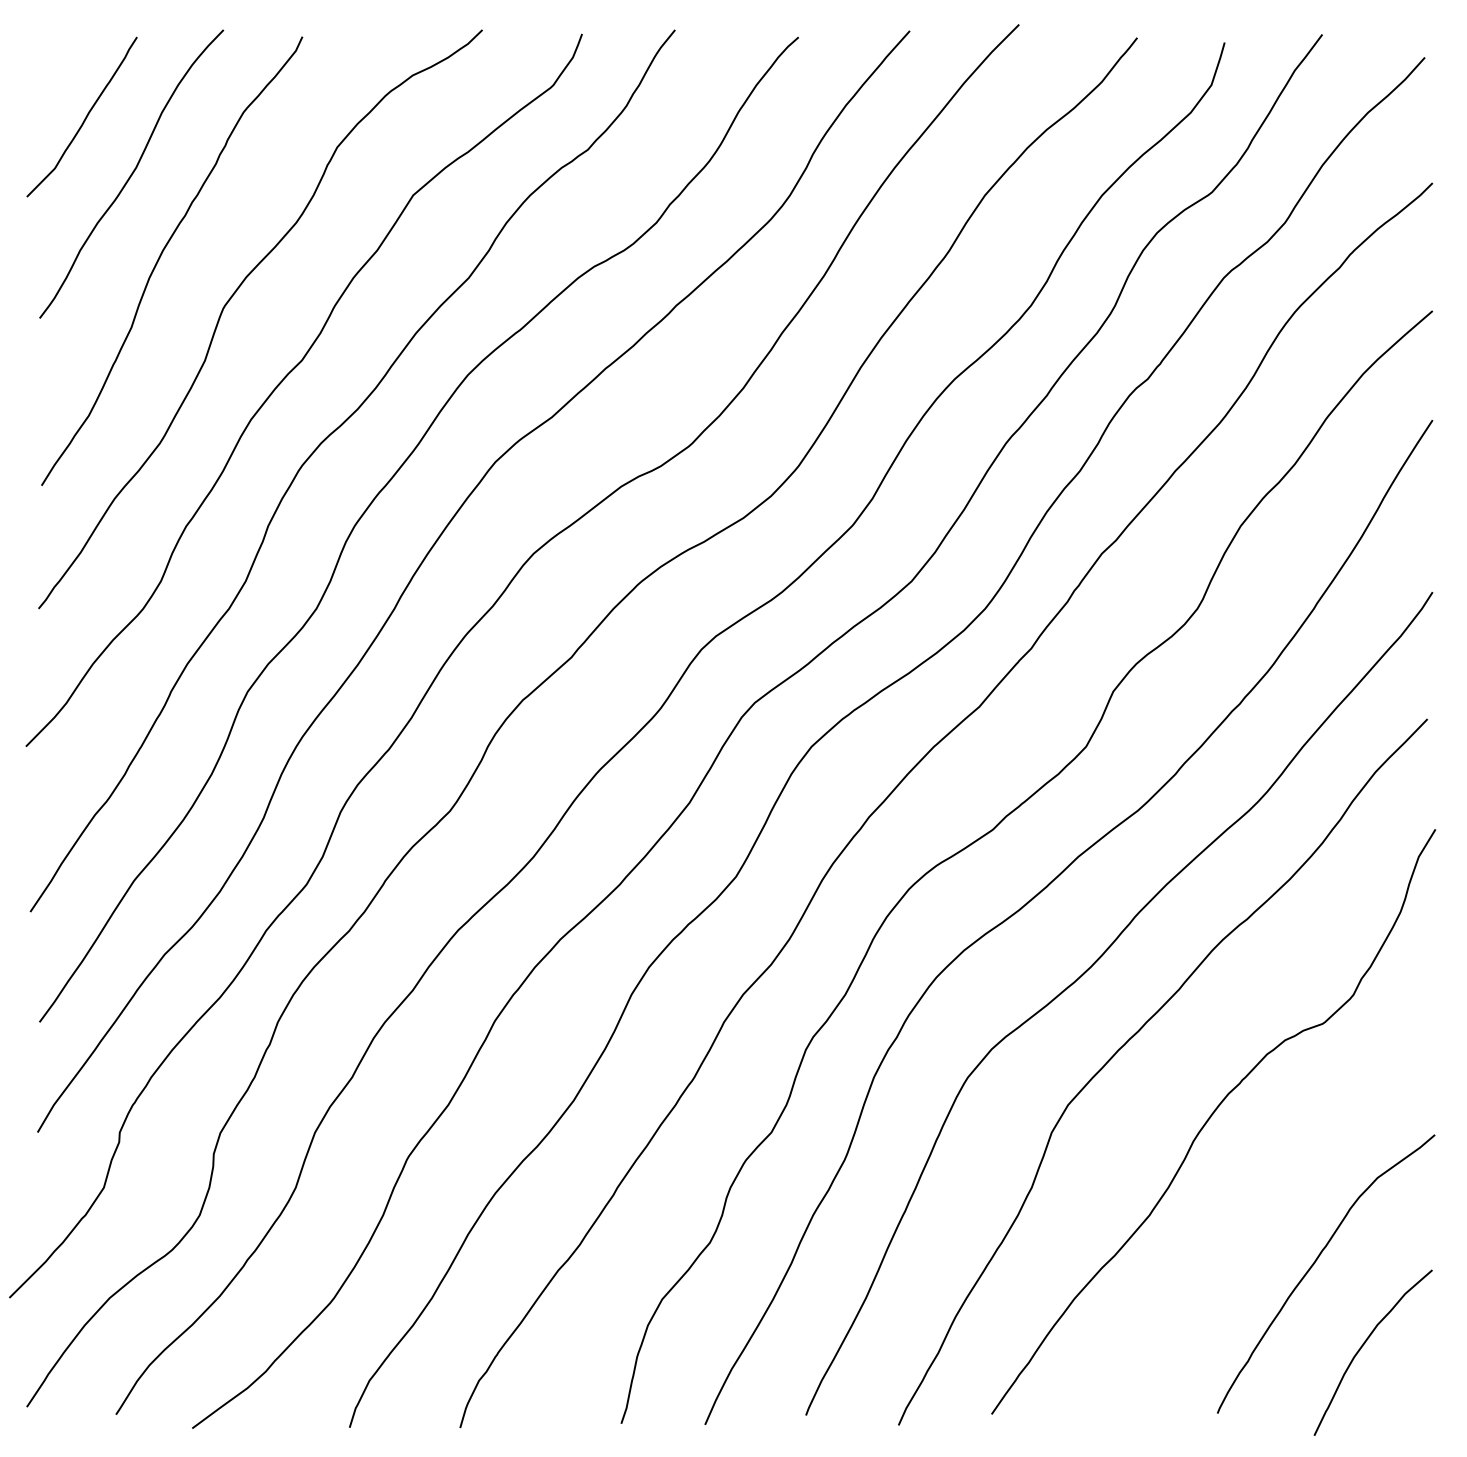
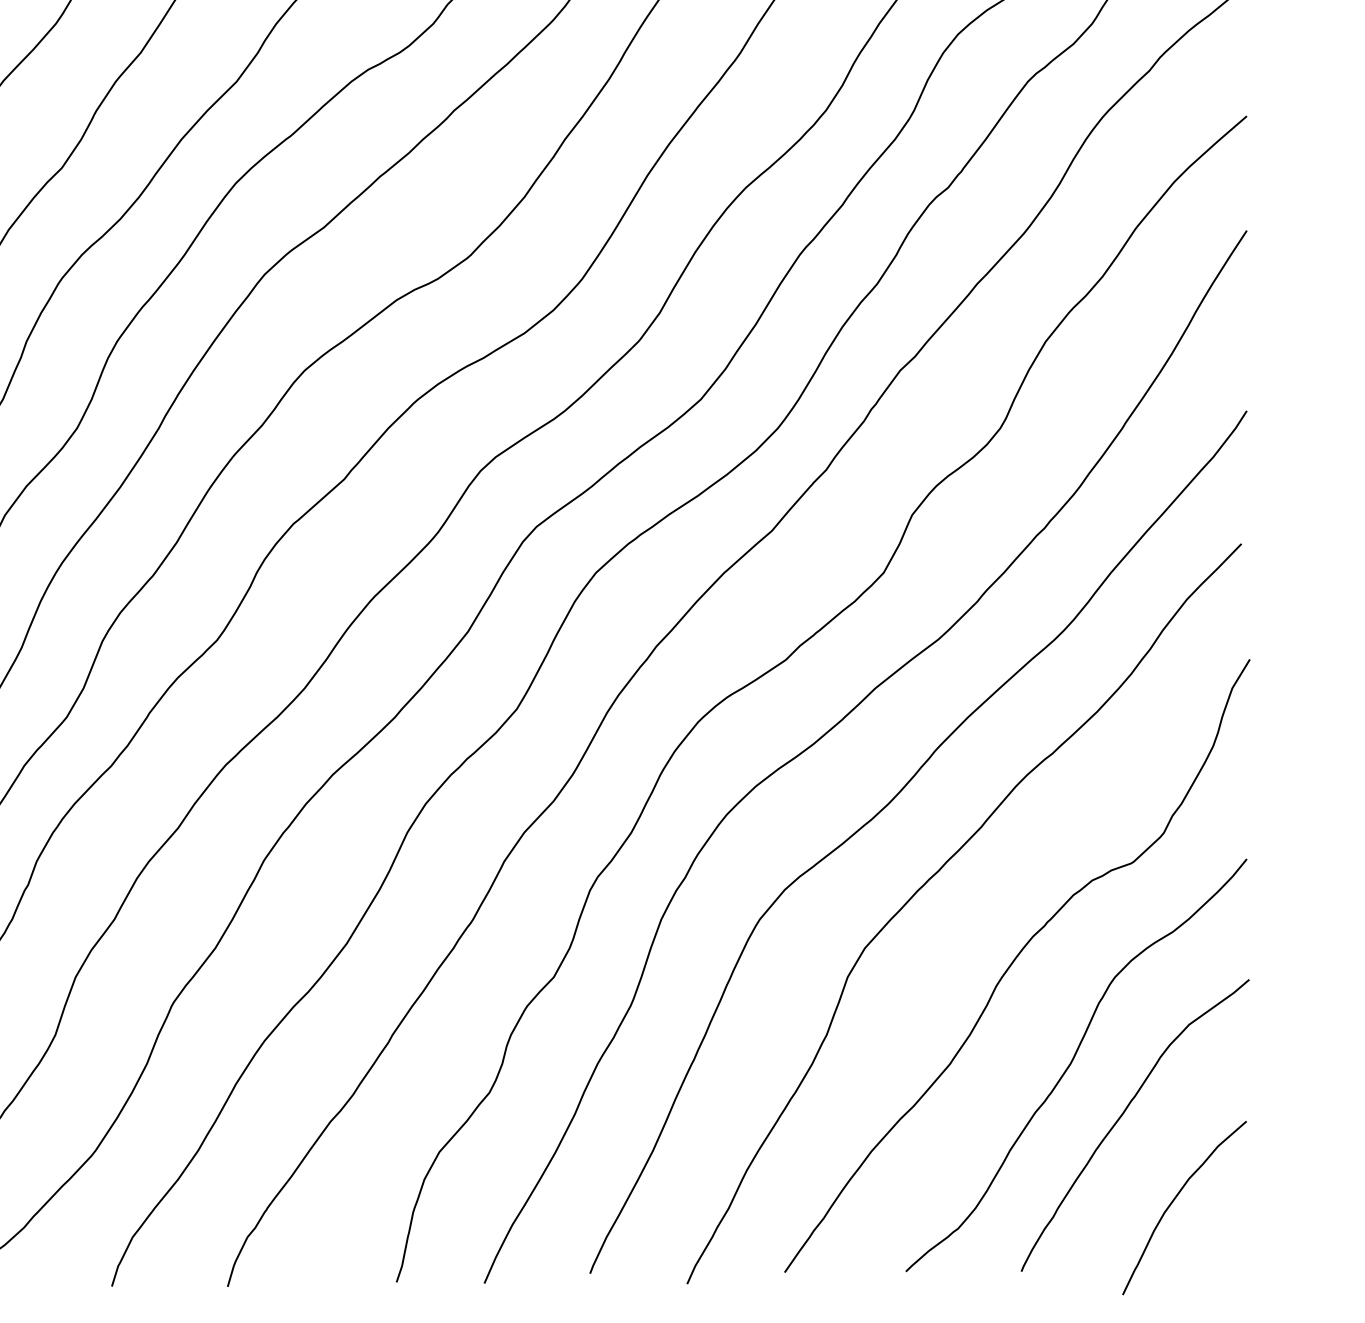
curve: (1266, 1213) -> (1072, 1062), added

